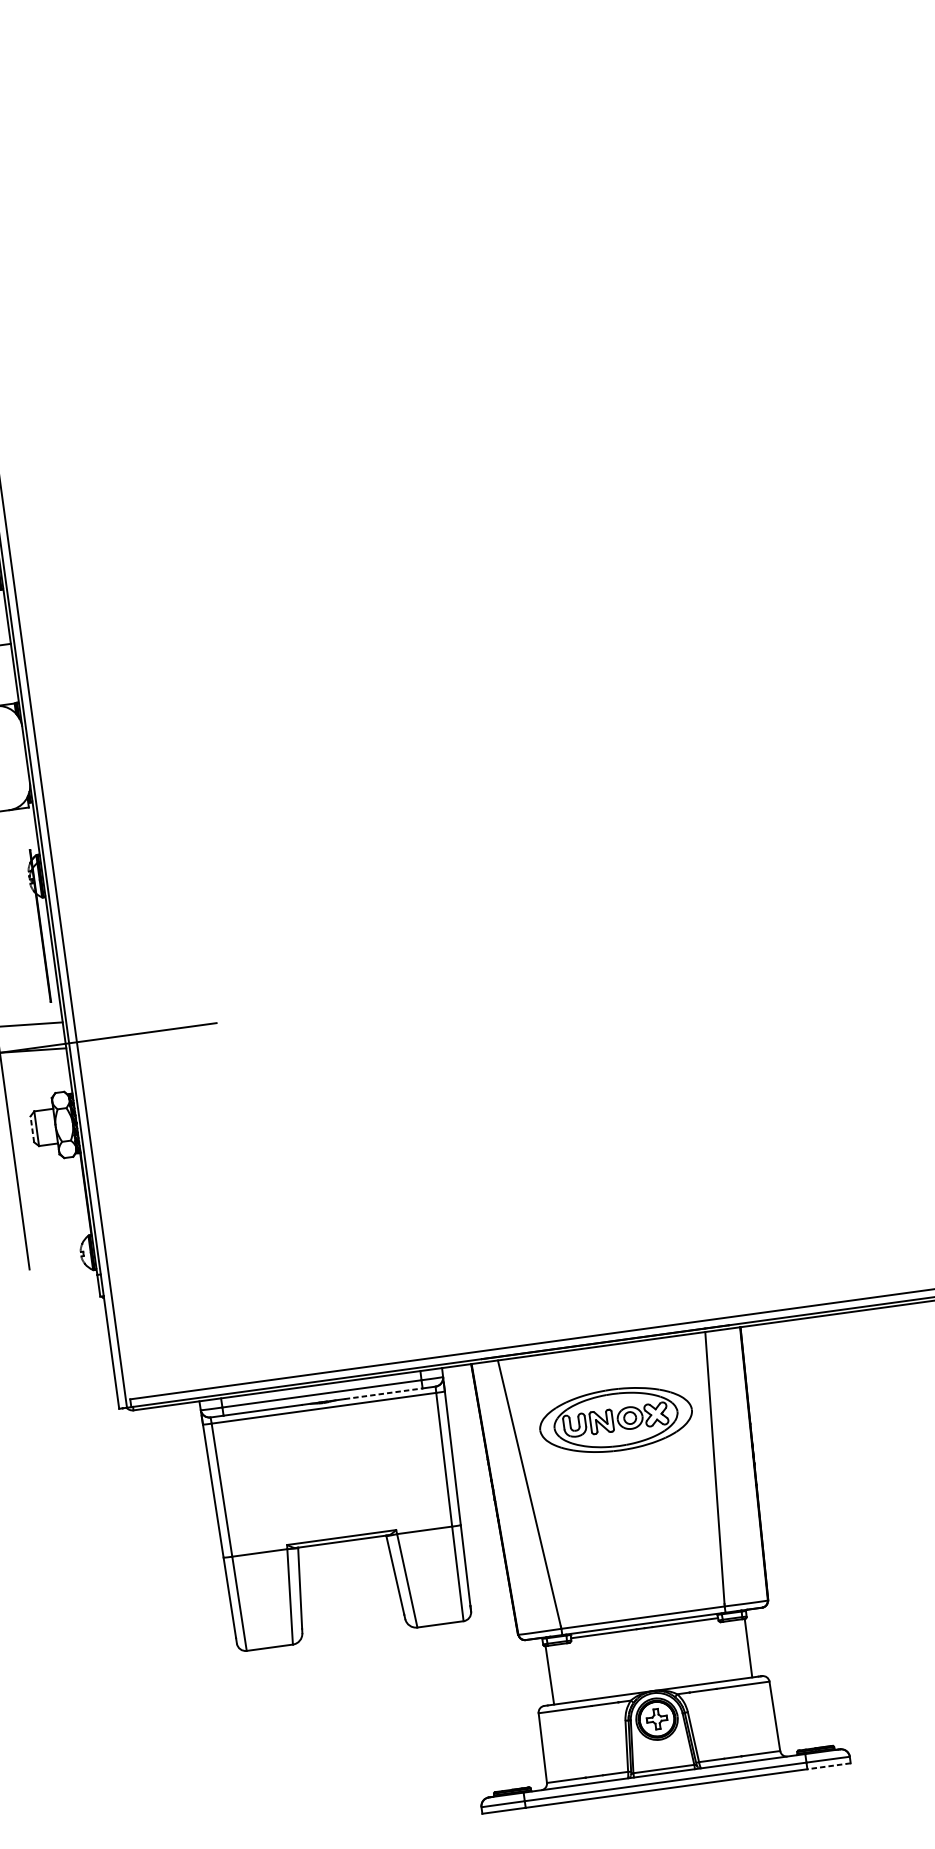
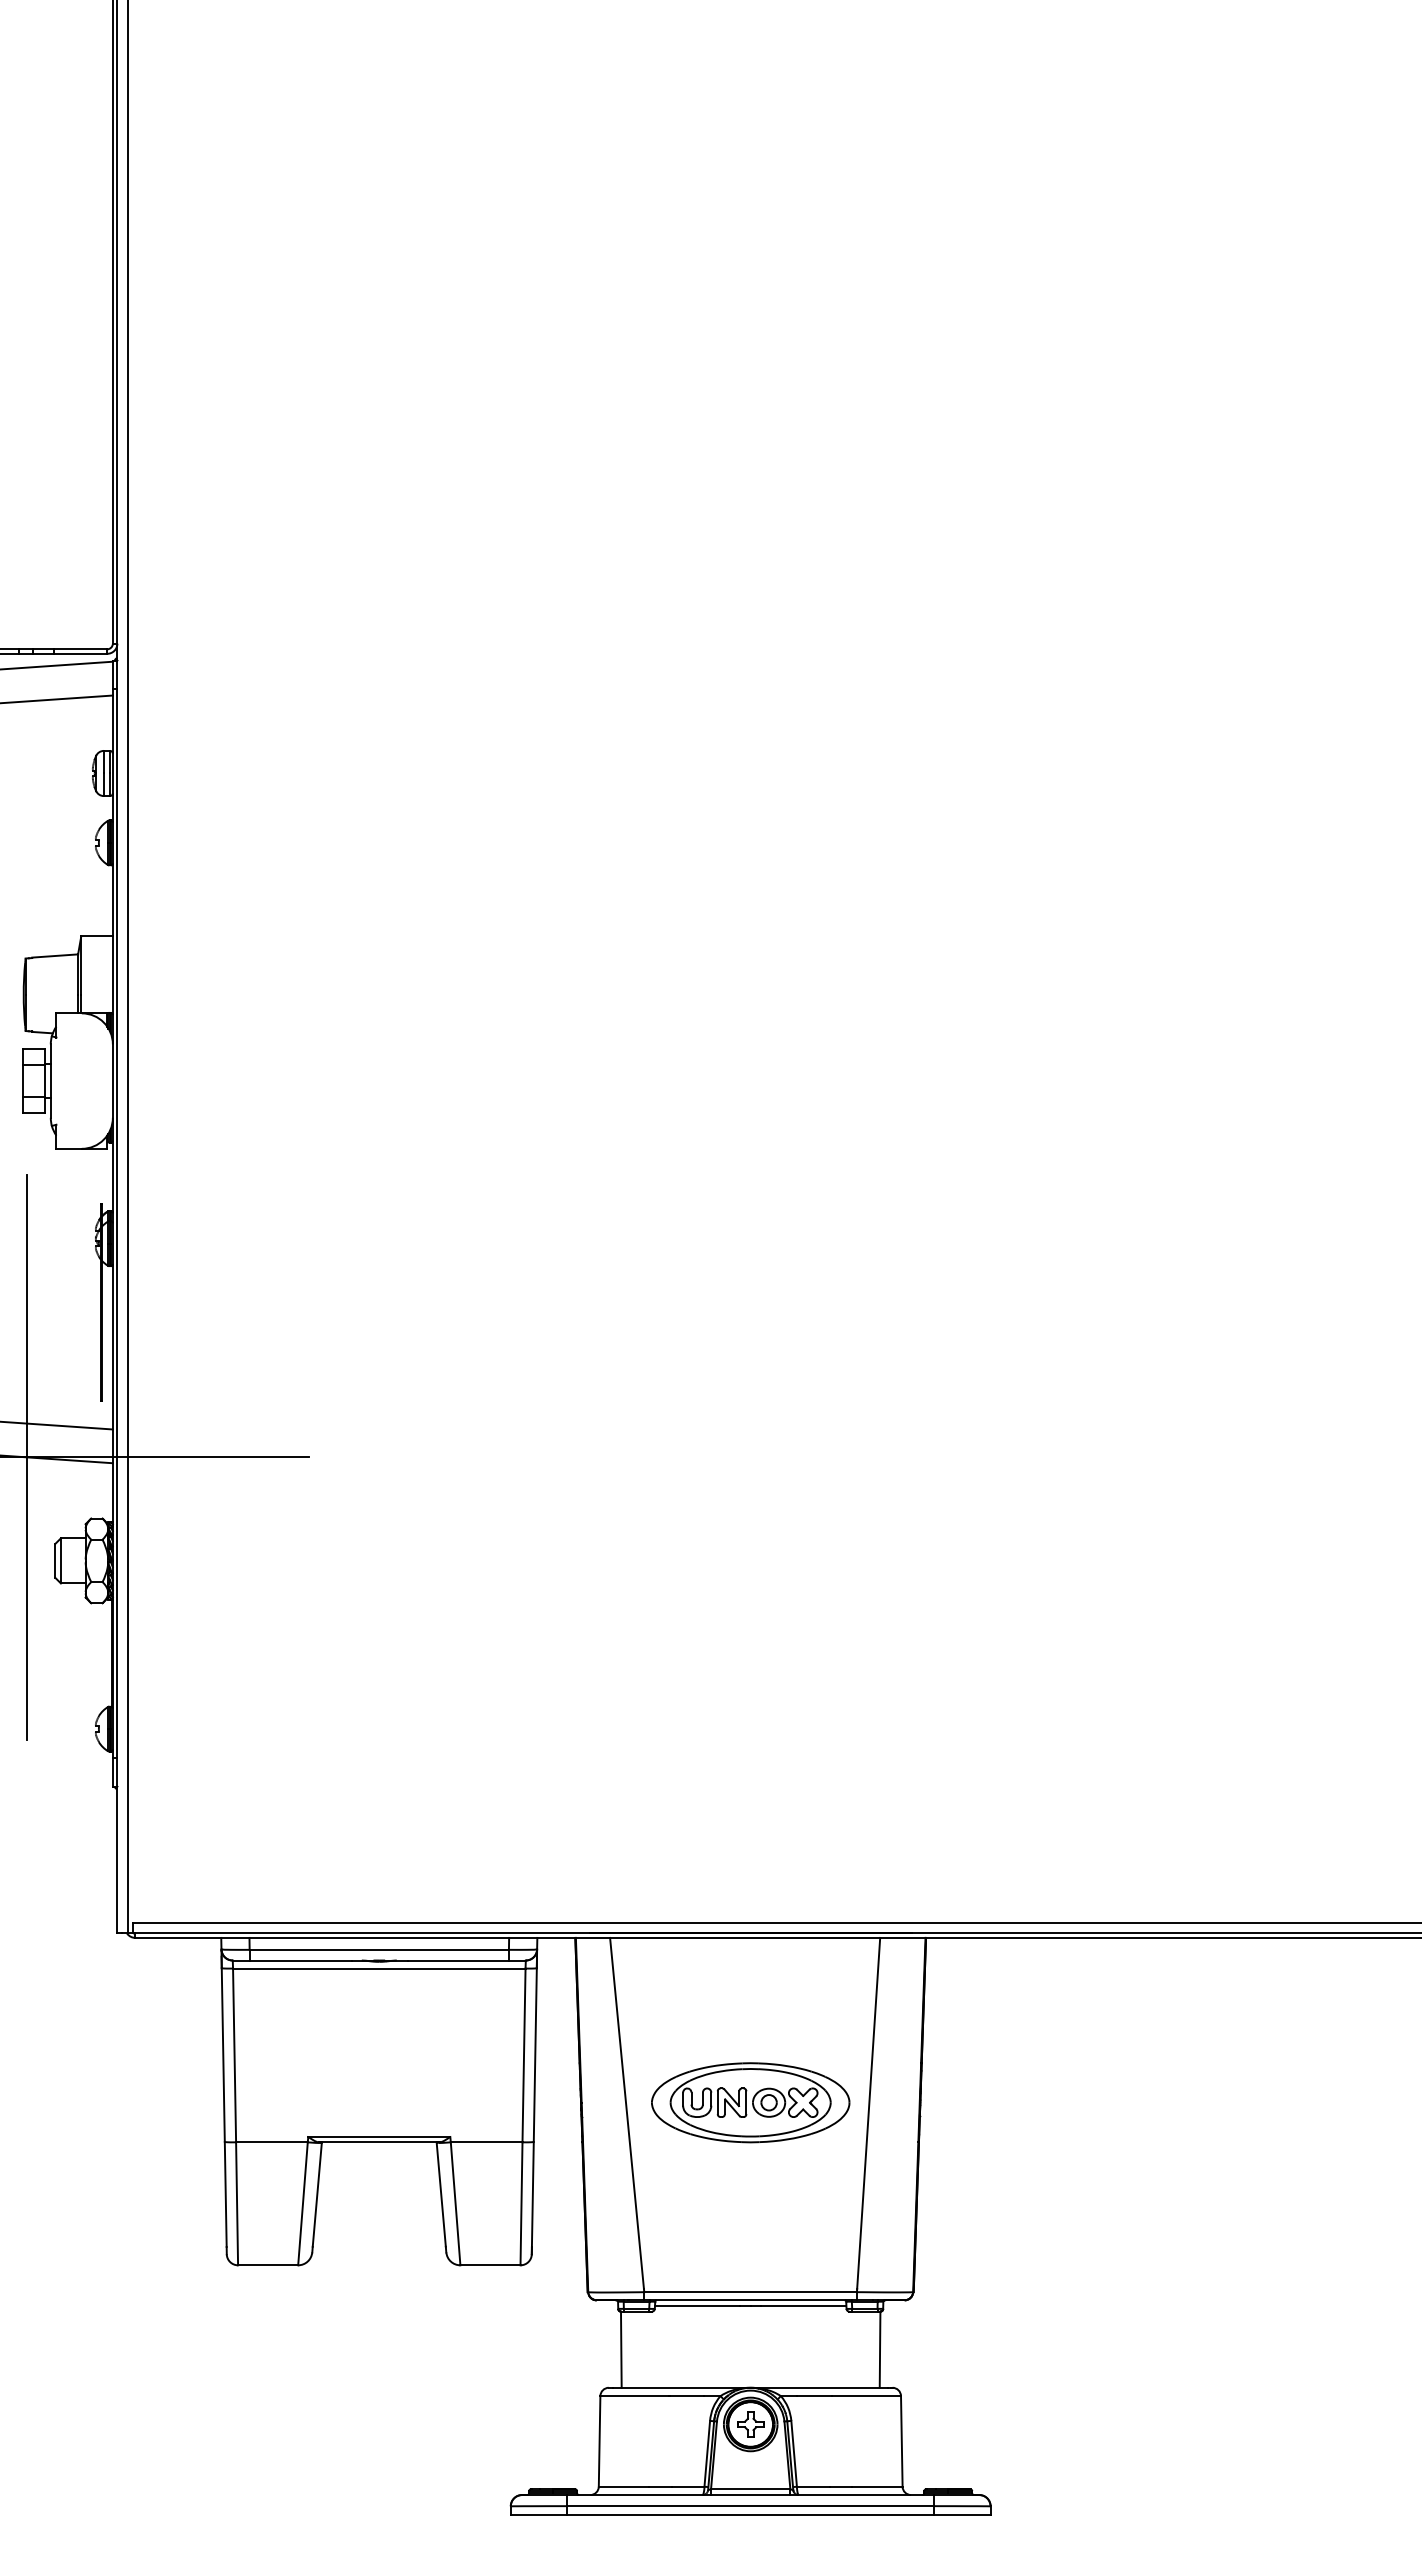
line: (32, 1129) -> (55, 1560), dashed -> solid
line: (383, 1393) -> (458, 1960), dashed -> solid
part: (615, 1419) -> (750, 2102), moved
line: (828, 1766) -> (961, 2514), dashed -> solid

